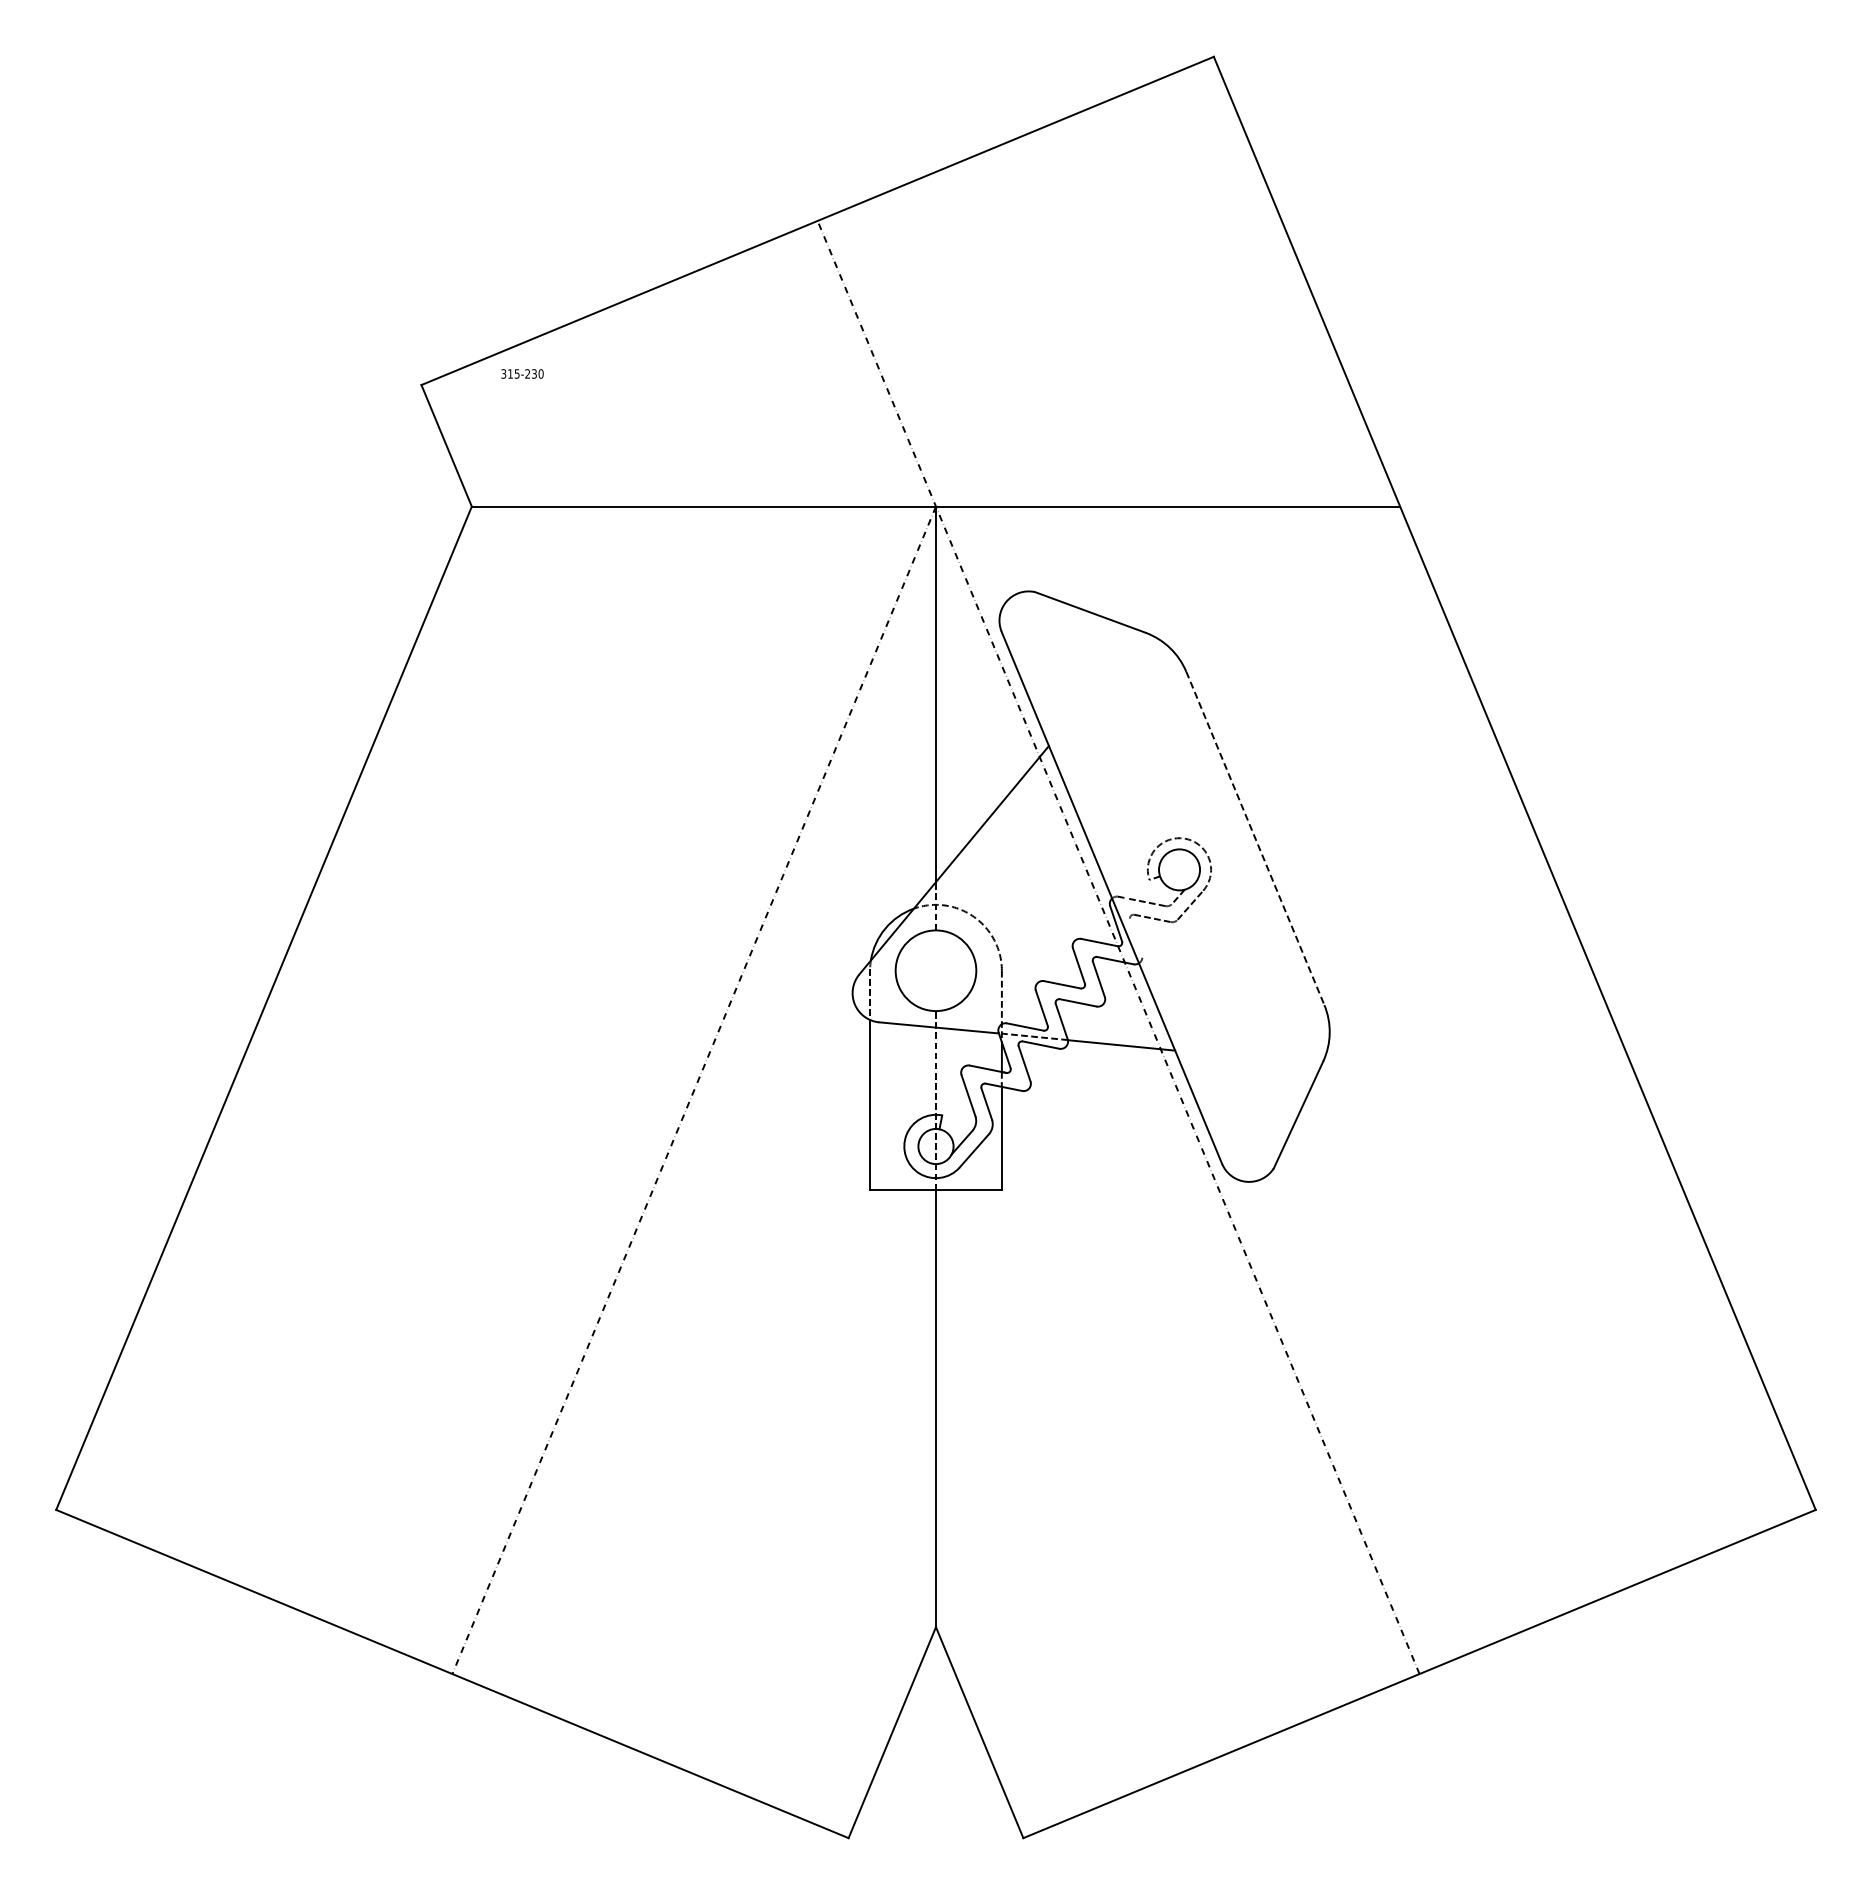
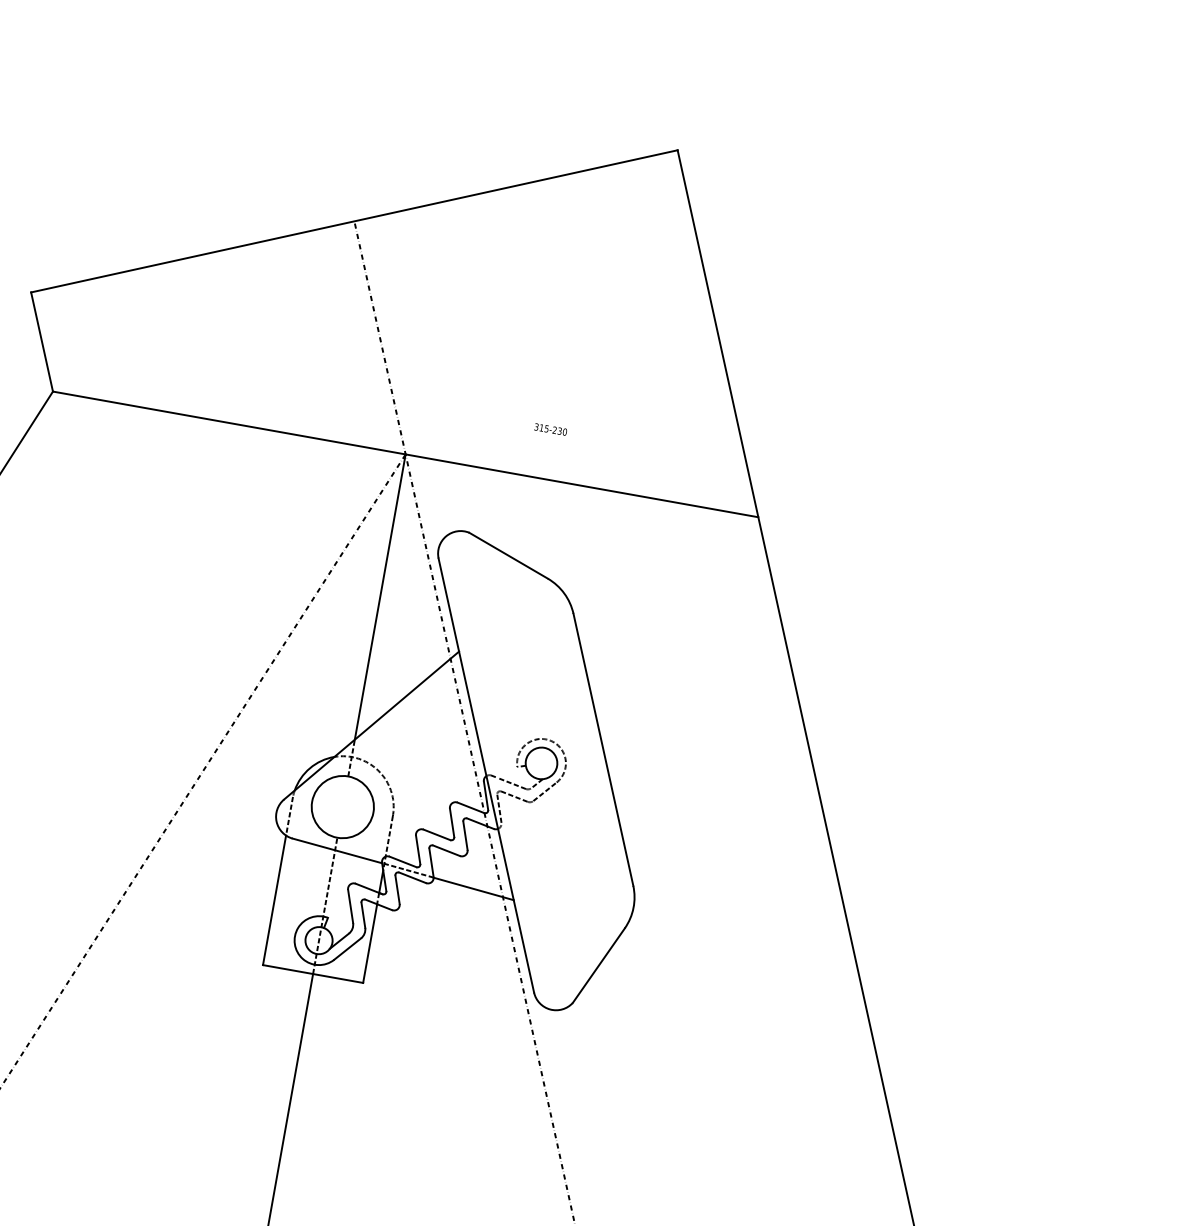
text: (522, 373) -> (550, 429), moved
line: (1255, 838) -> (603, 749), dashed -> solid
line: (1135, 936) -> (499, 808), added

